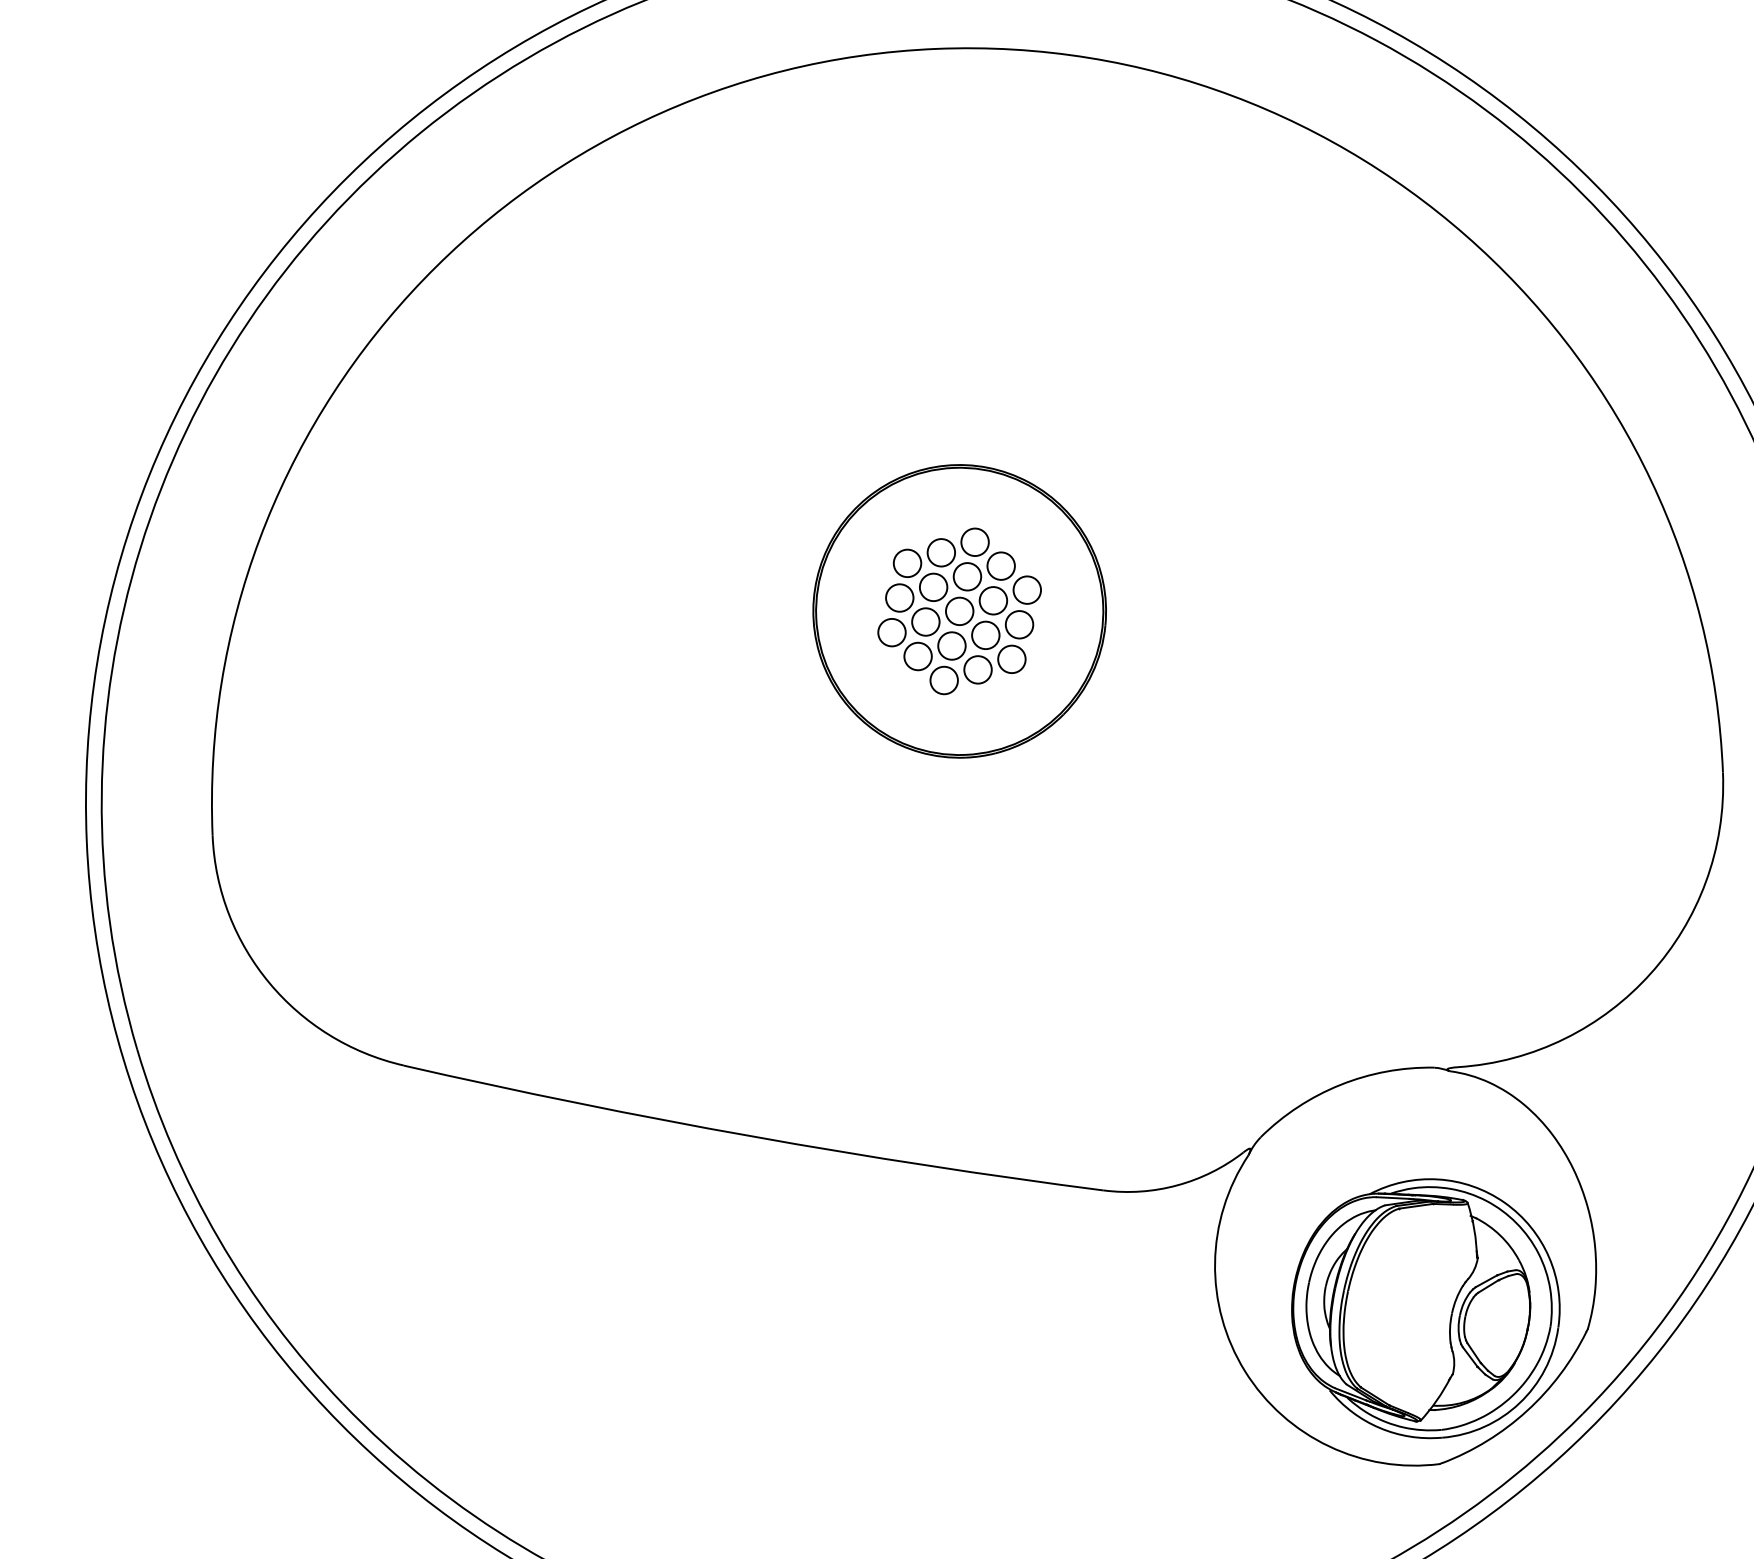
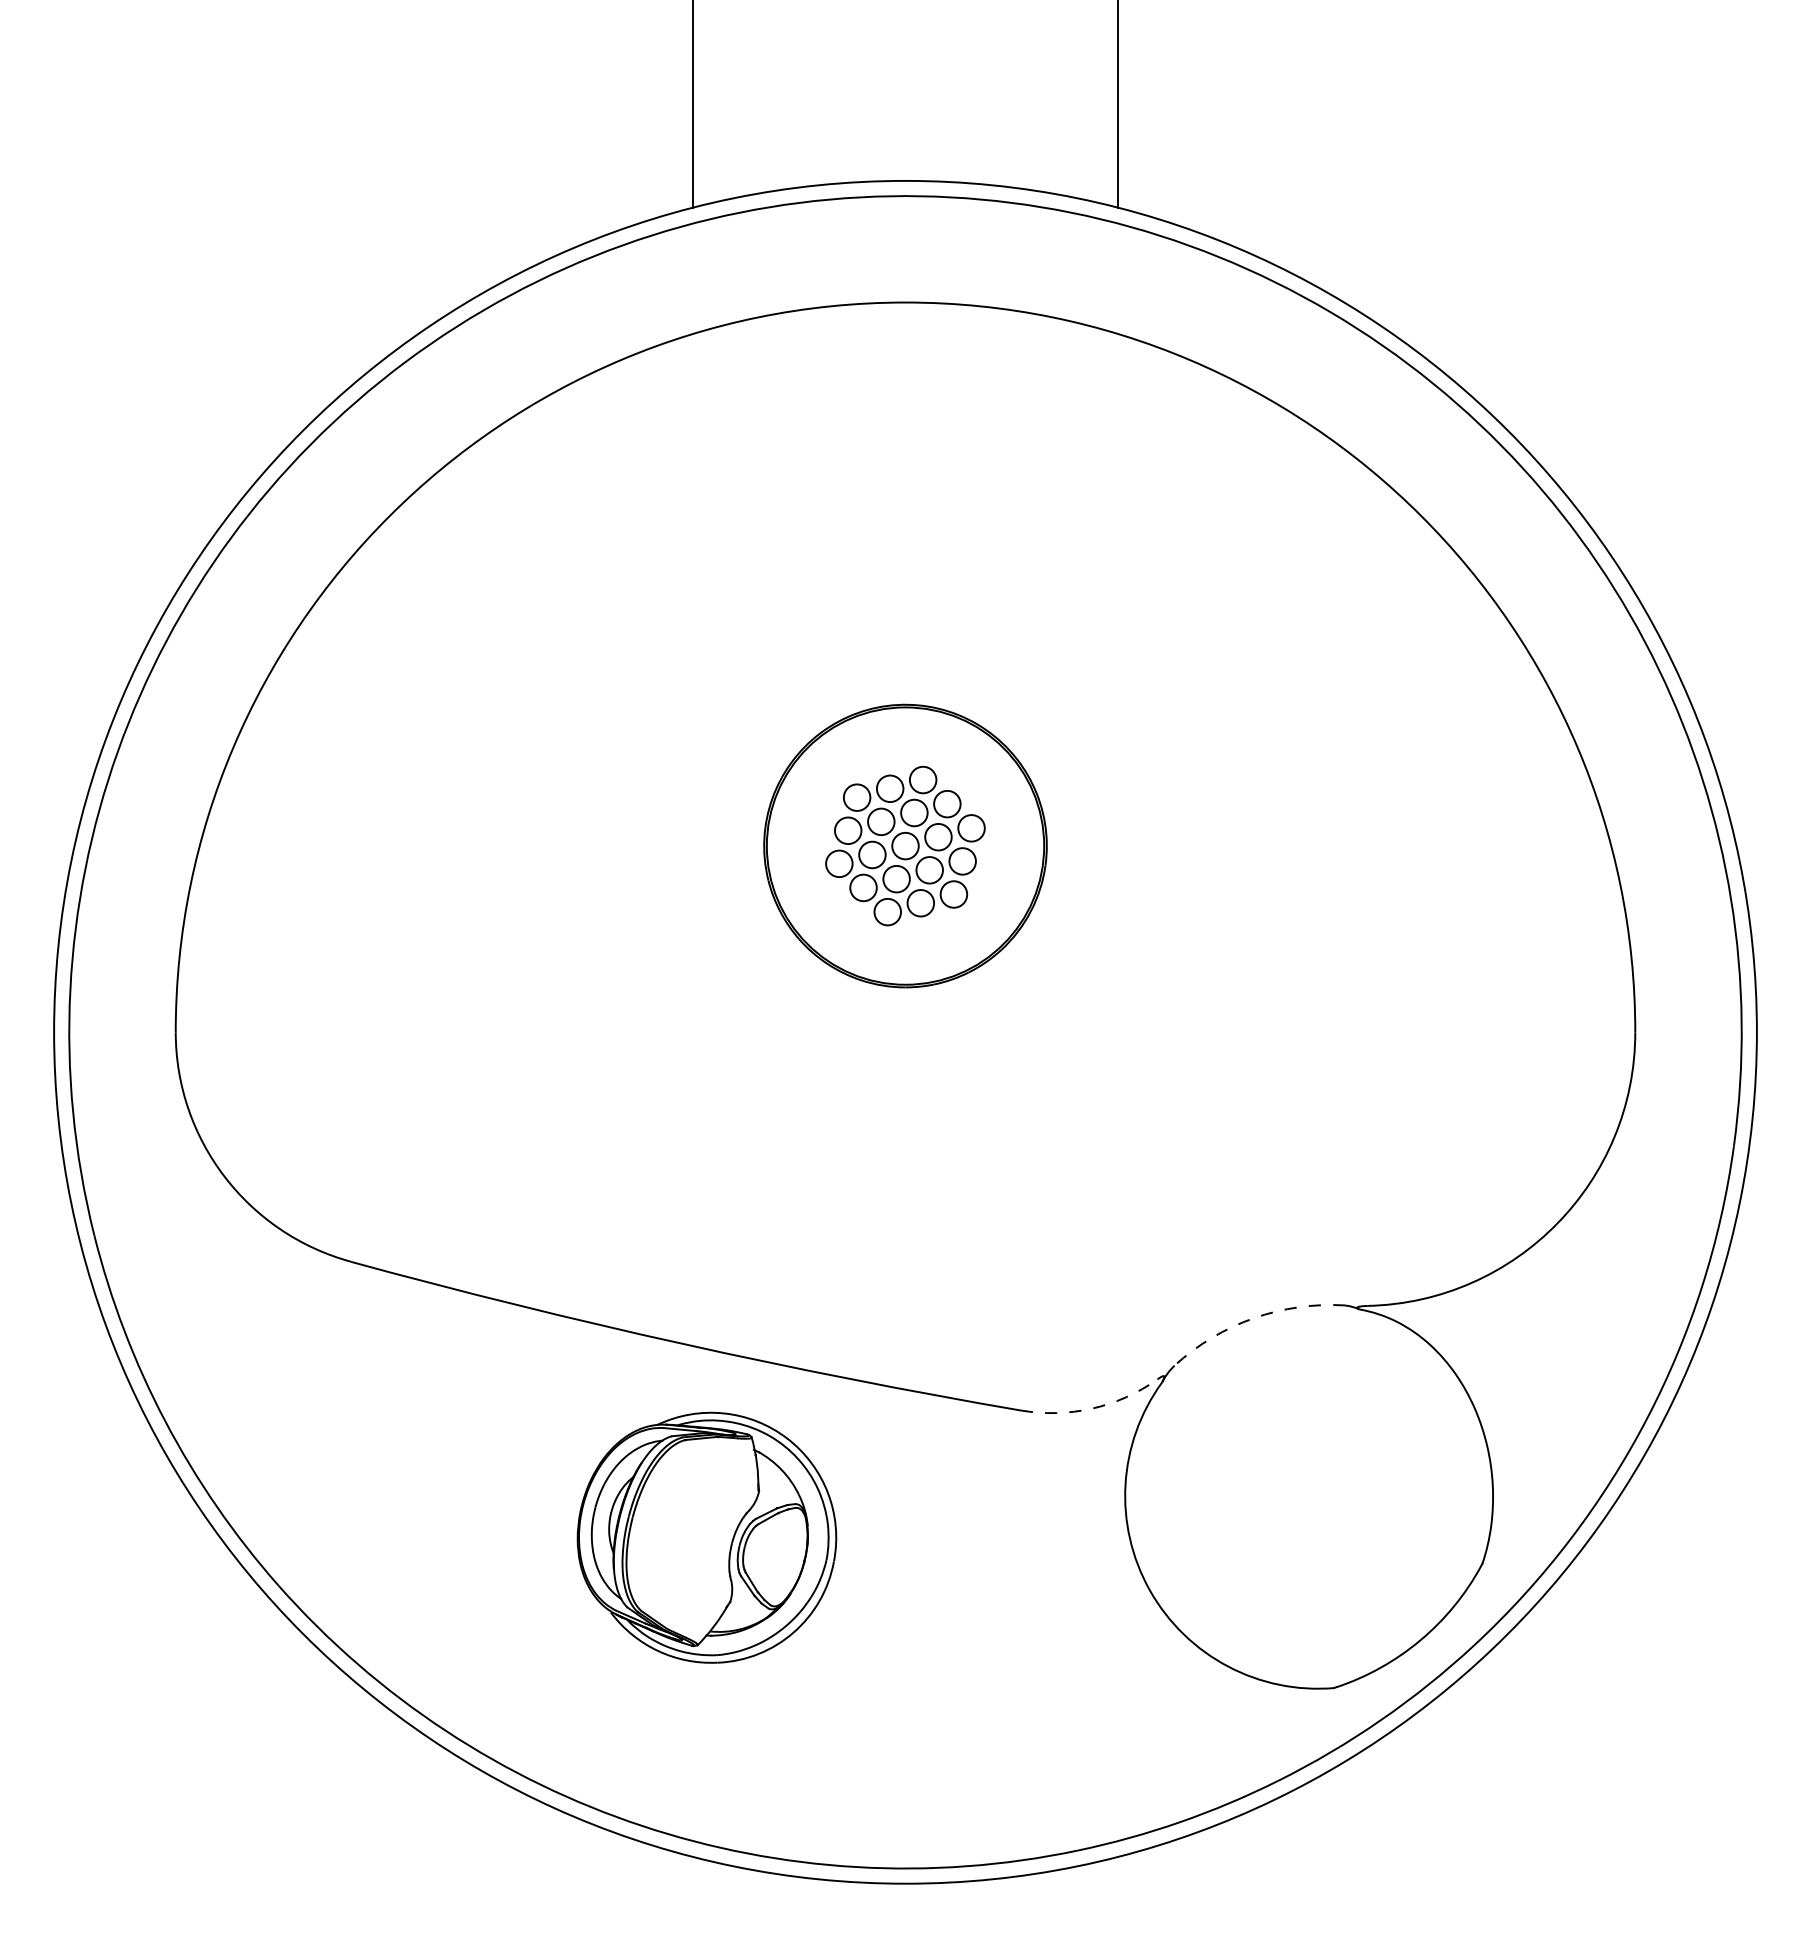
arc: (1340, 1085) -> (1253, 1318), solid -> dashed
arc: (1177, 1185) -> (1092, 1408), solid -> dashed
part: (1425, 1308) -> (706, 1537), moved

